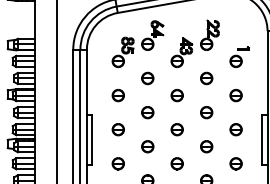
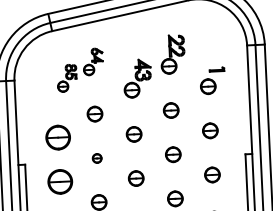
part: (137, 43) -> (79, 69), size x0.7
part: (117, 95) -> (56, 137), size x1.6
part: (147, 112) -> (96, 158), size x0.6
part: (117, 129) -> (58, 181), size x1.6

